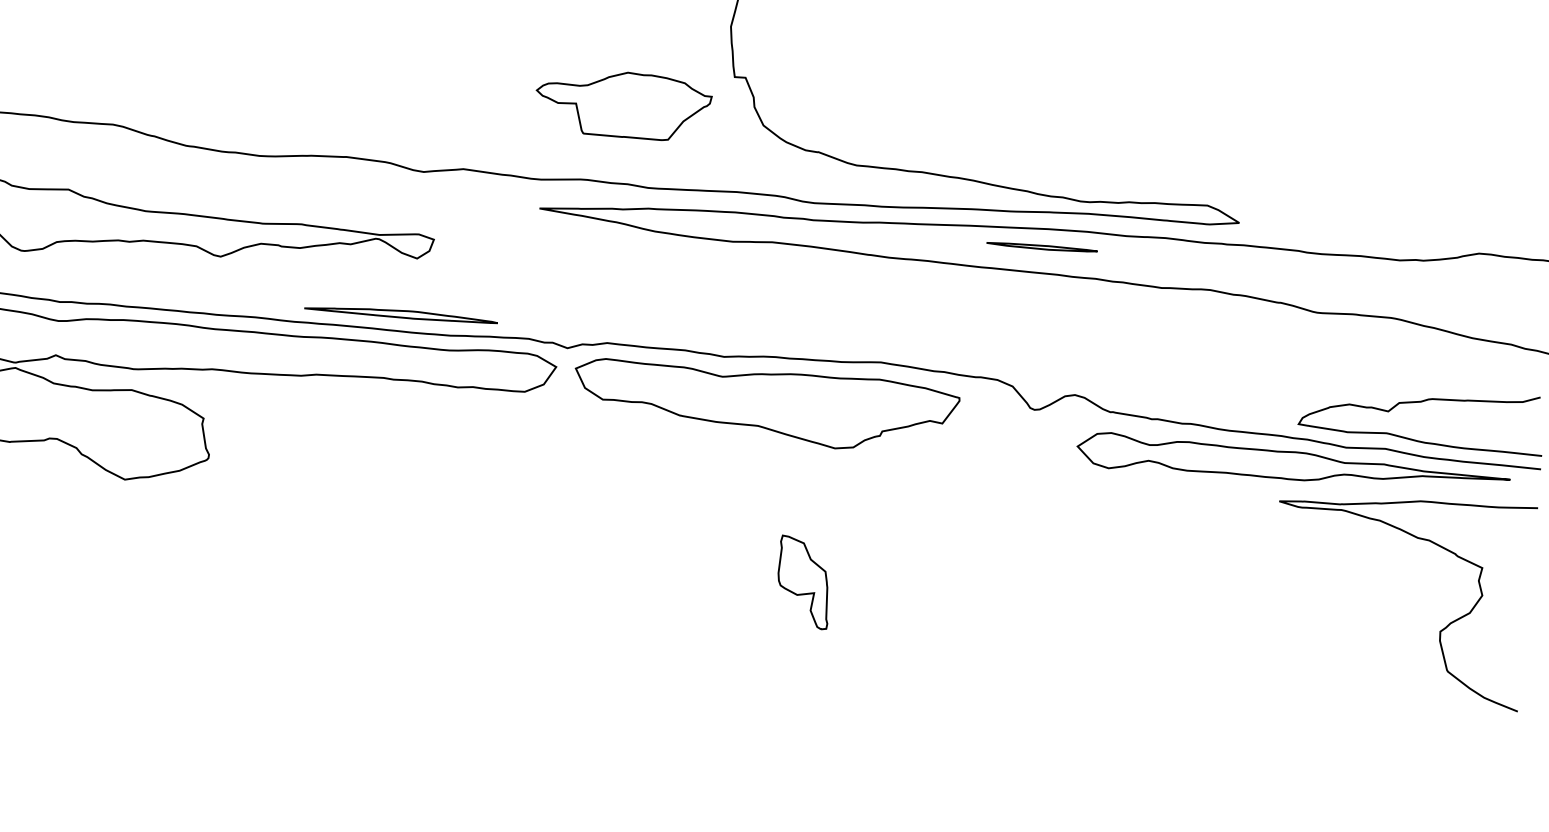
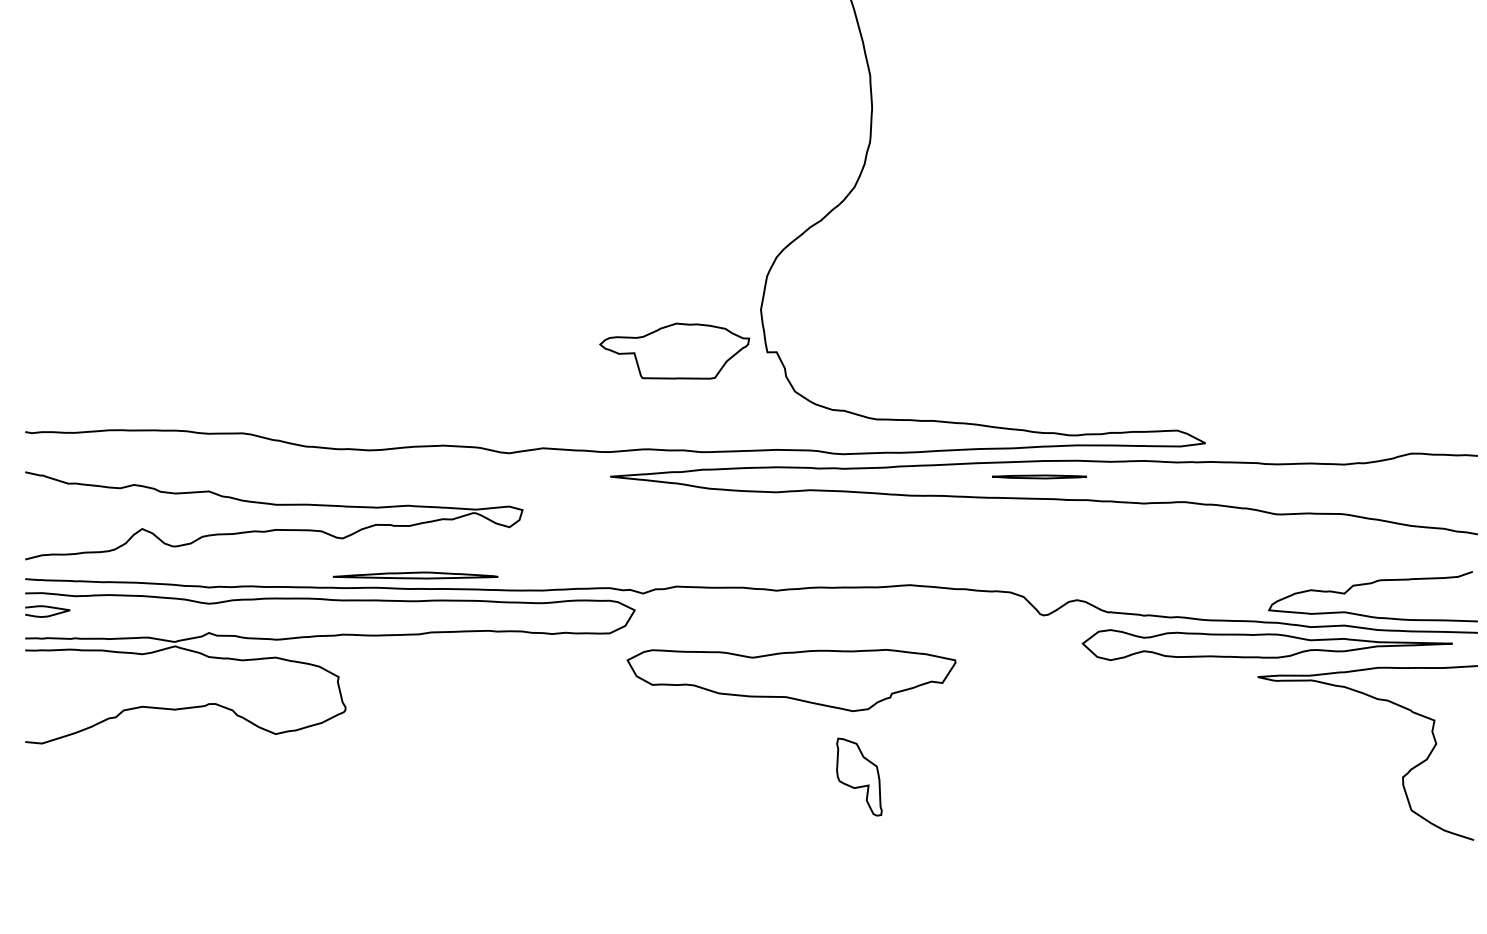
part: (623, 104) -> (674, 350), moved
part: (401, 314) -> (415, 575), moved
part: (765, 406) -> (791, 680), moved

